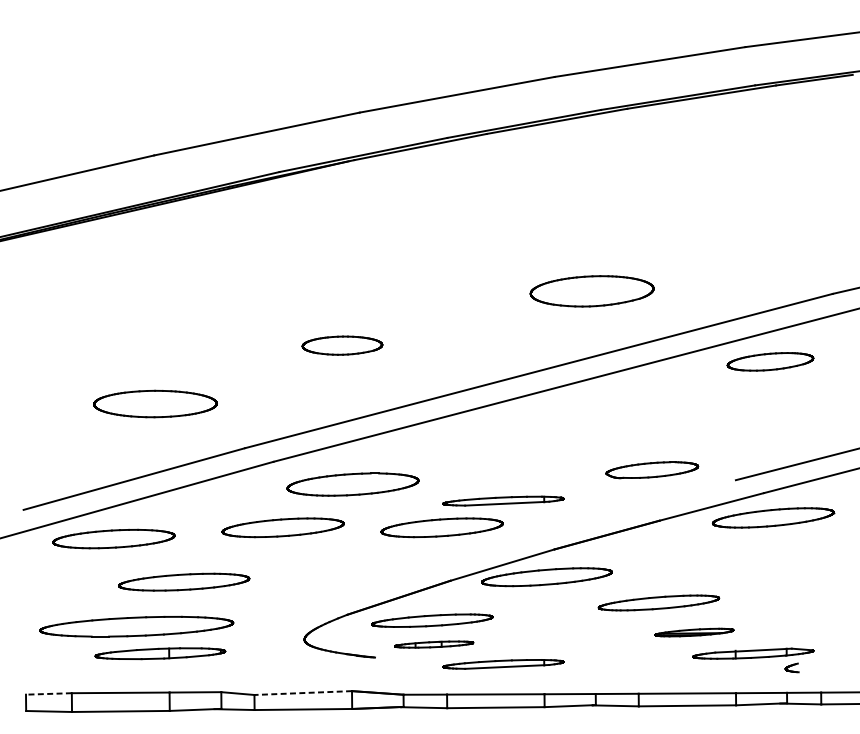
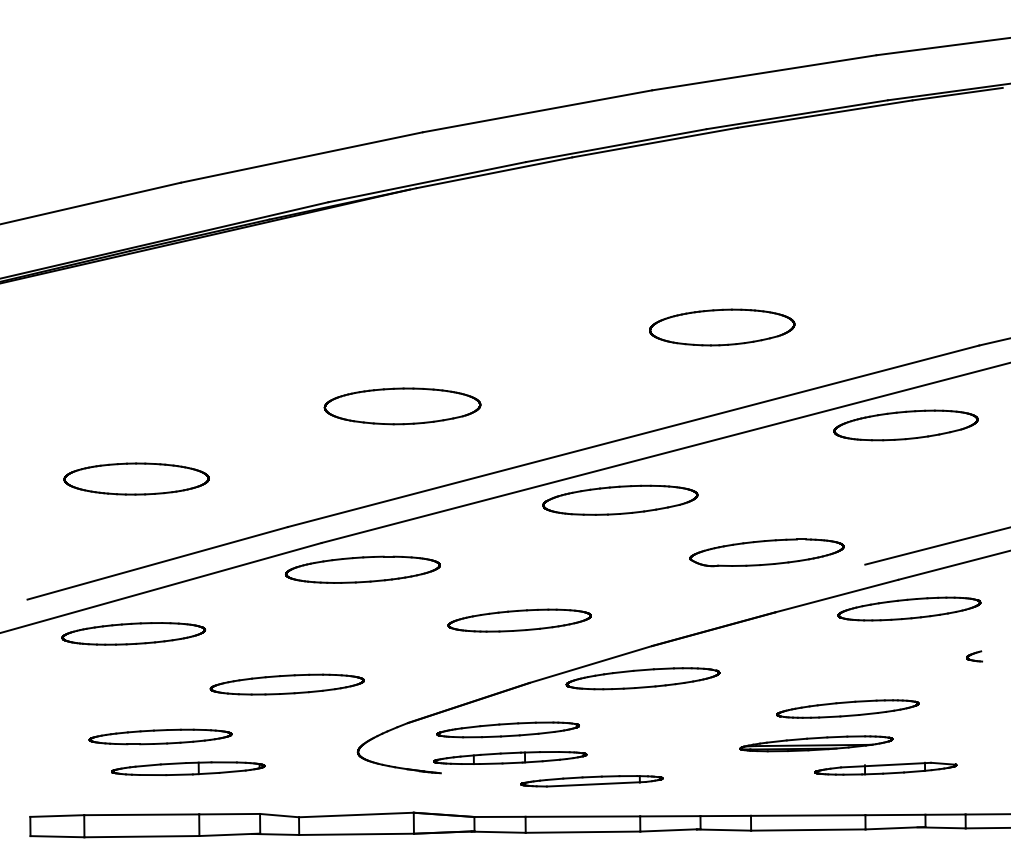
part: (592, 291) -> (722, 327), moved
part: (342, 345) -> (402, 406), size x1.67
part: (770, 361) -> (905, 425), size x1.43
part: (155, 403) -> (136, 478), moved
part: (527, 424) -> (620, 499), added
part: (651, 469) -> (766, 552), size x1.43
part: (352, 484) -> (362, 569), moved
part: (503, 501) -> (591, 589), removed
part: (282, 527) -> (332, 620), removed
part: (183, 582) -> (286, 684), moved
part: (658, 602) -> (847, 708), moved
part: (136, 626) -> (160, 736), size x0.62
part: (694, 632) -> (816, 743), size x1.67
part: (434, 644) -> (510, 757), size x1.67
part: (792, 667) -> (974, 656), moved
line: (302, 693) -> (355, 815), dashed -> solid
line: (49, 694) -> (57, 816), dashed -> solid

